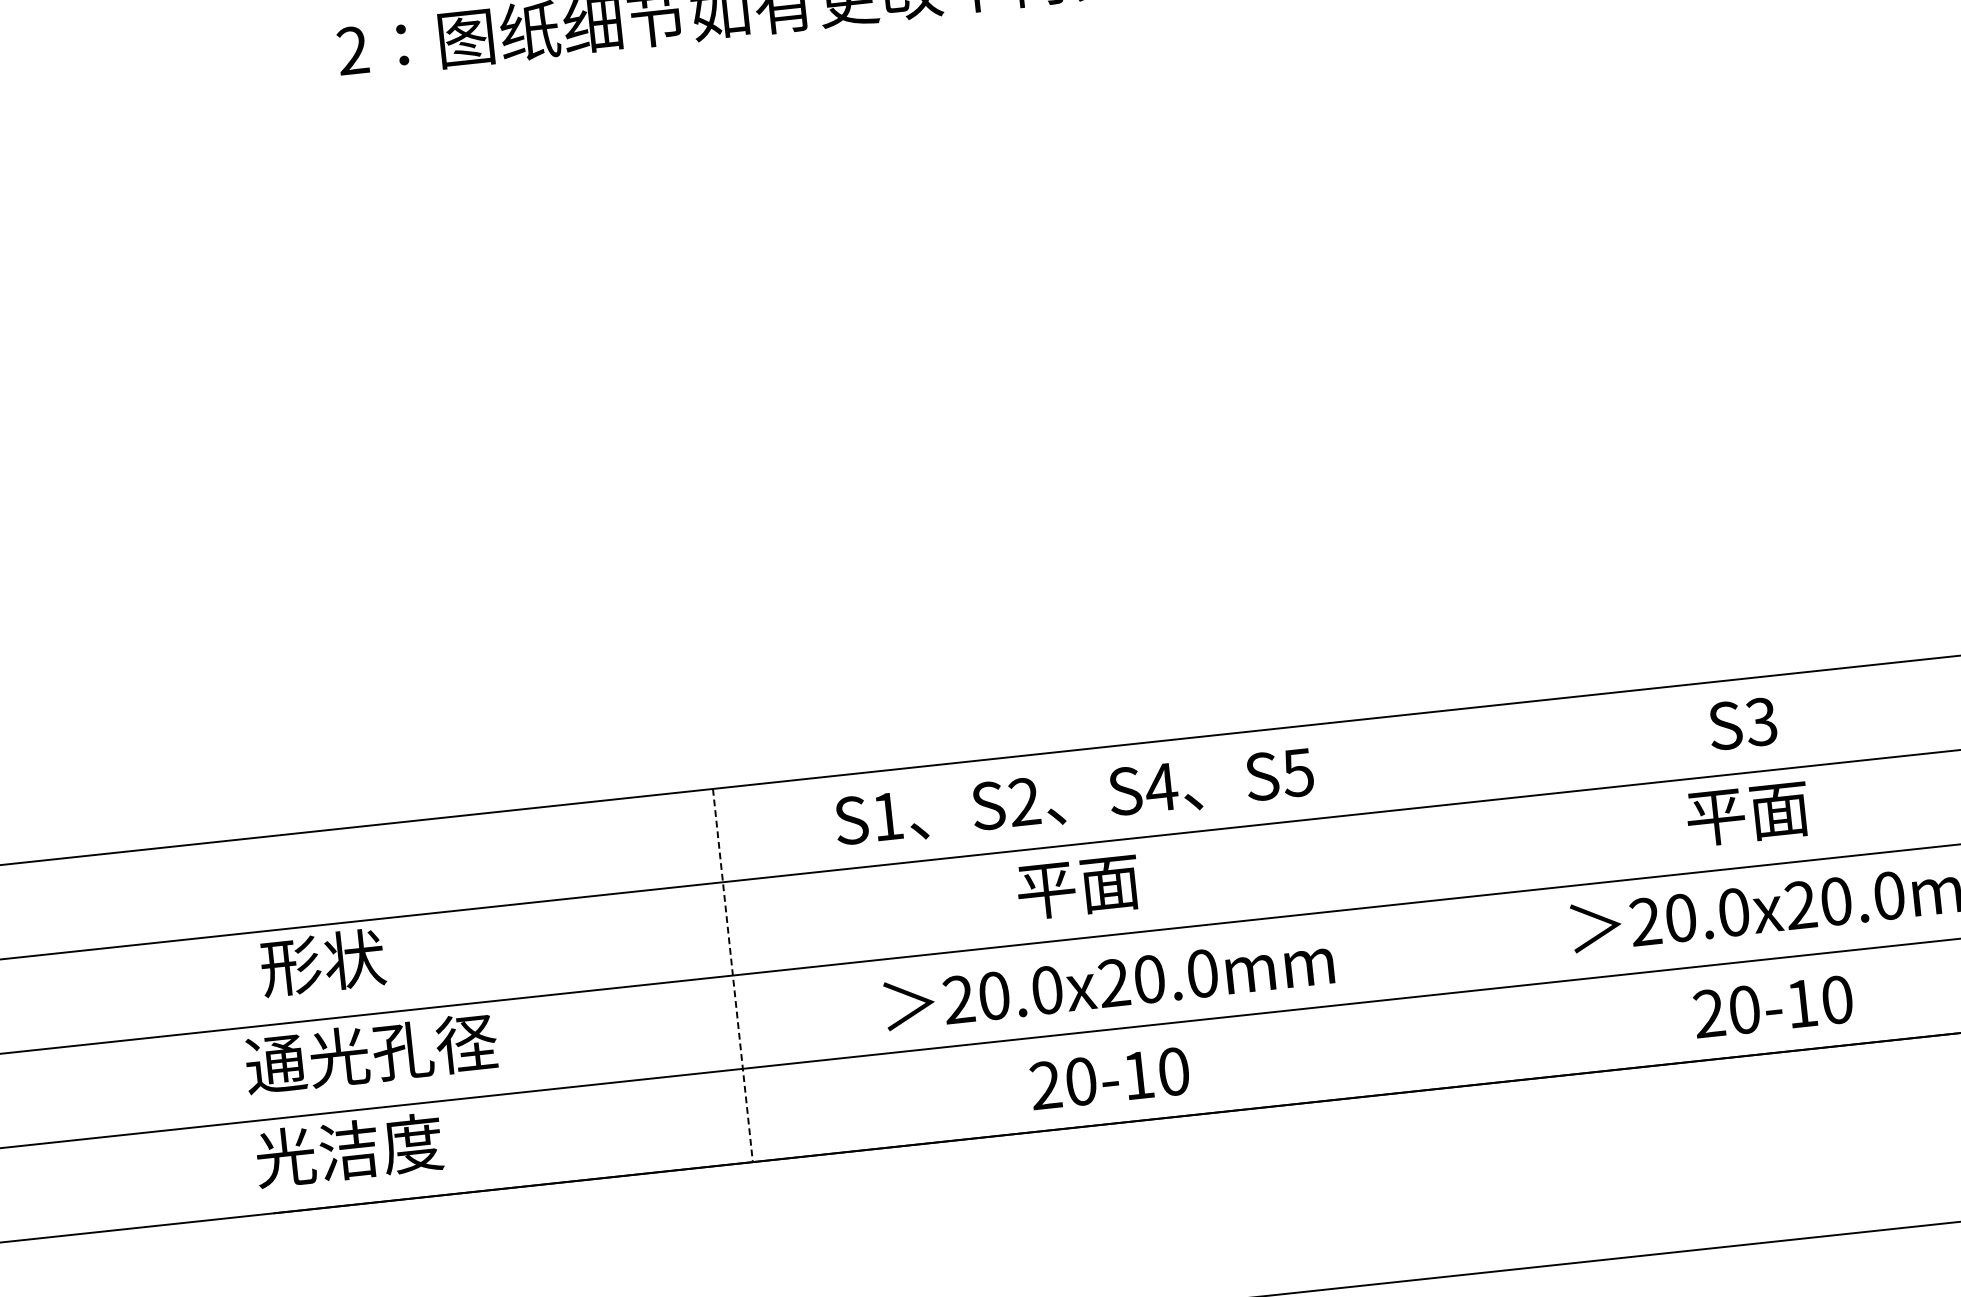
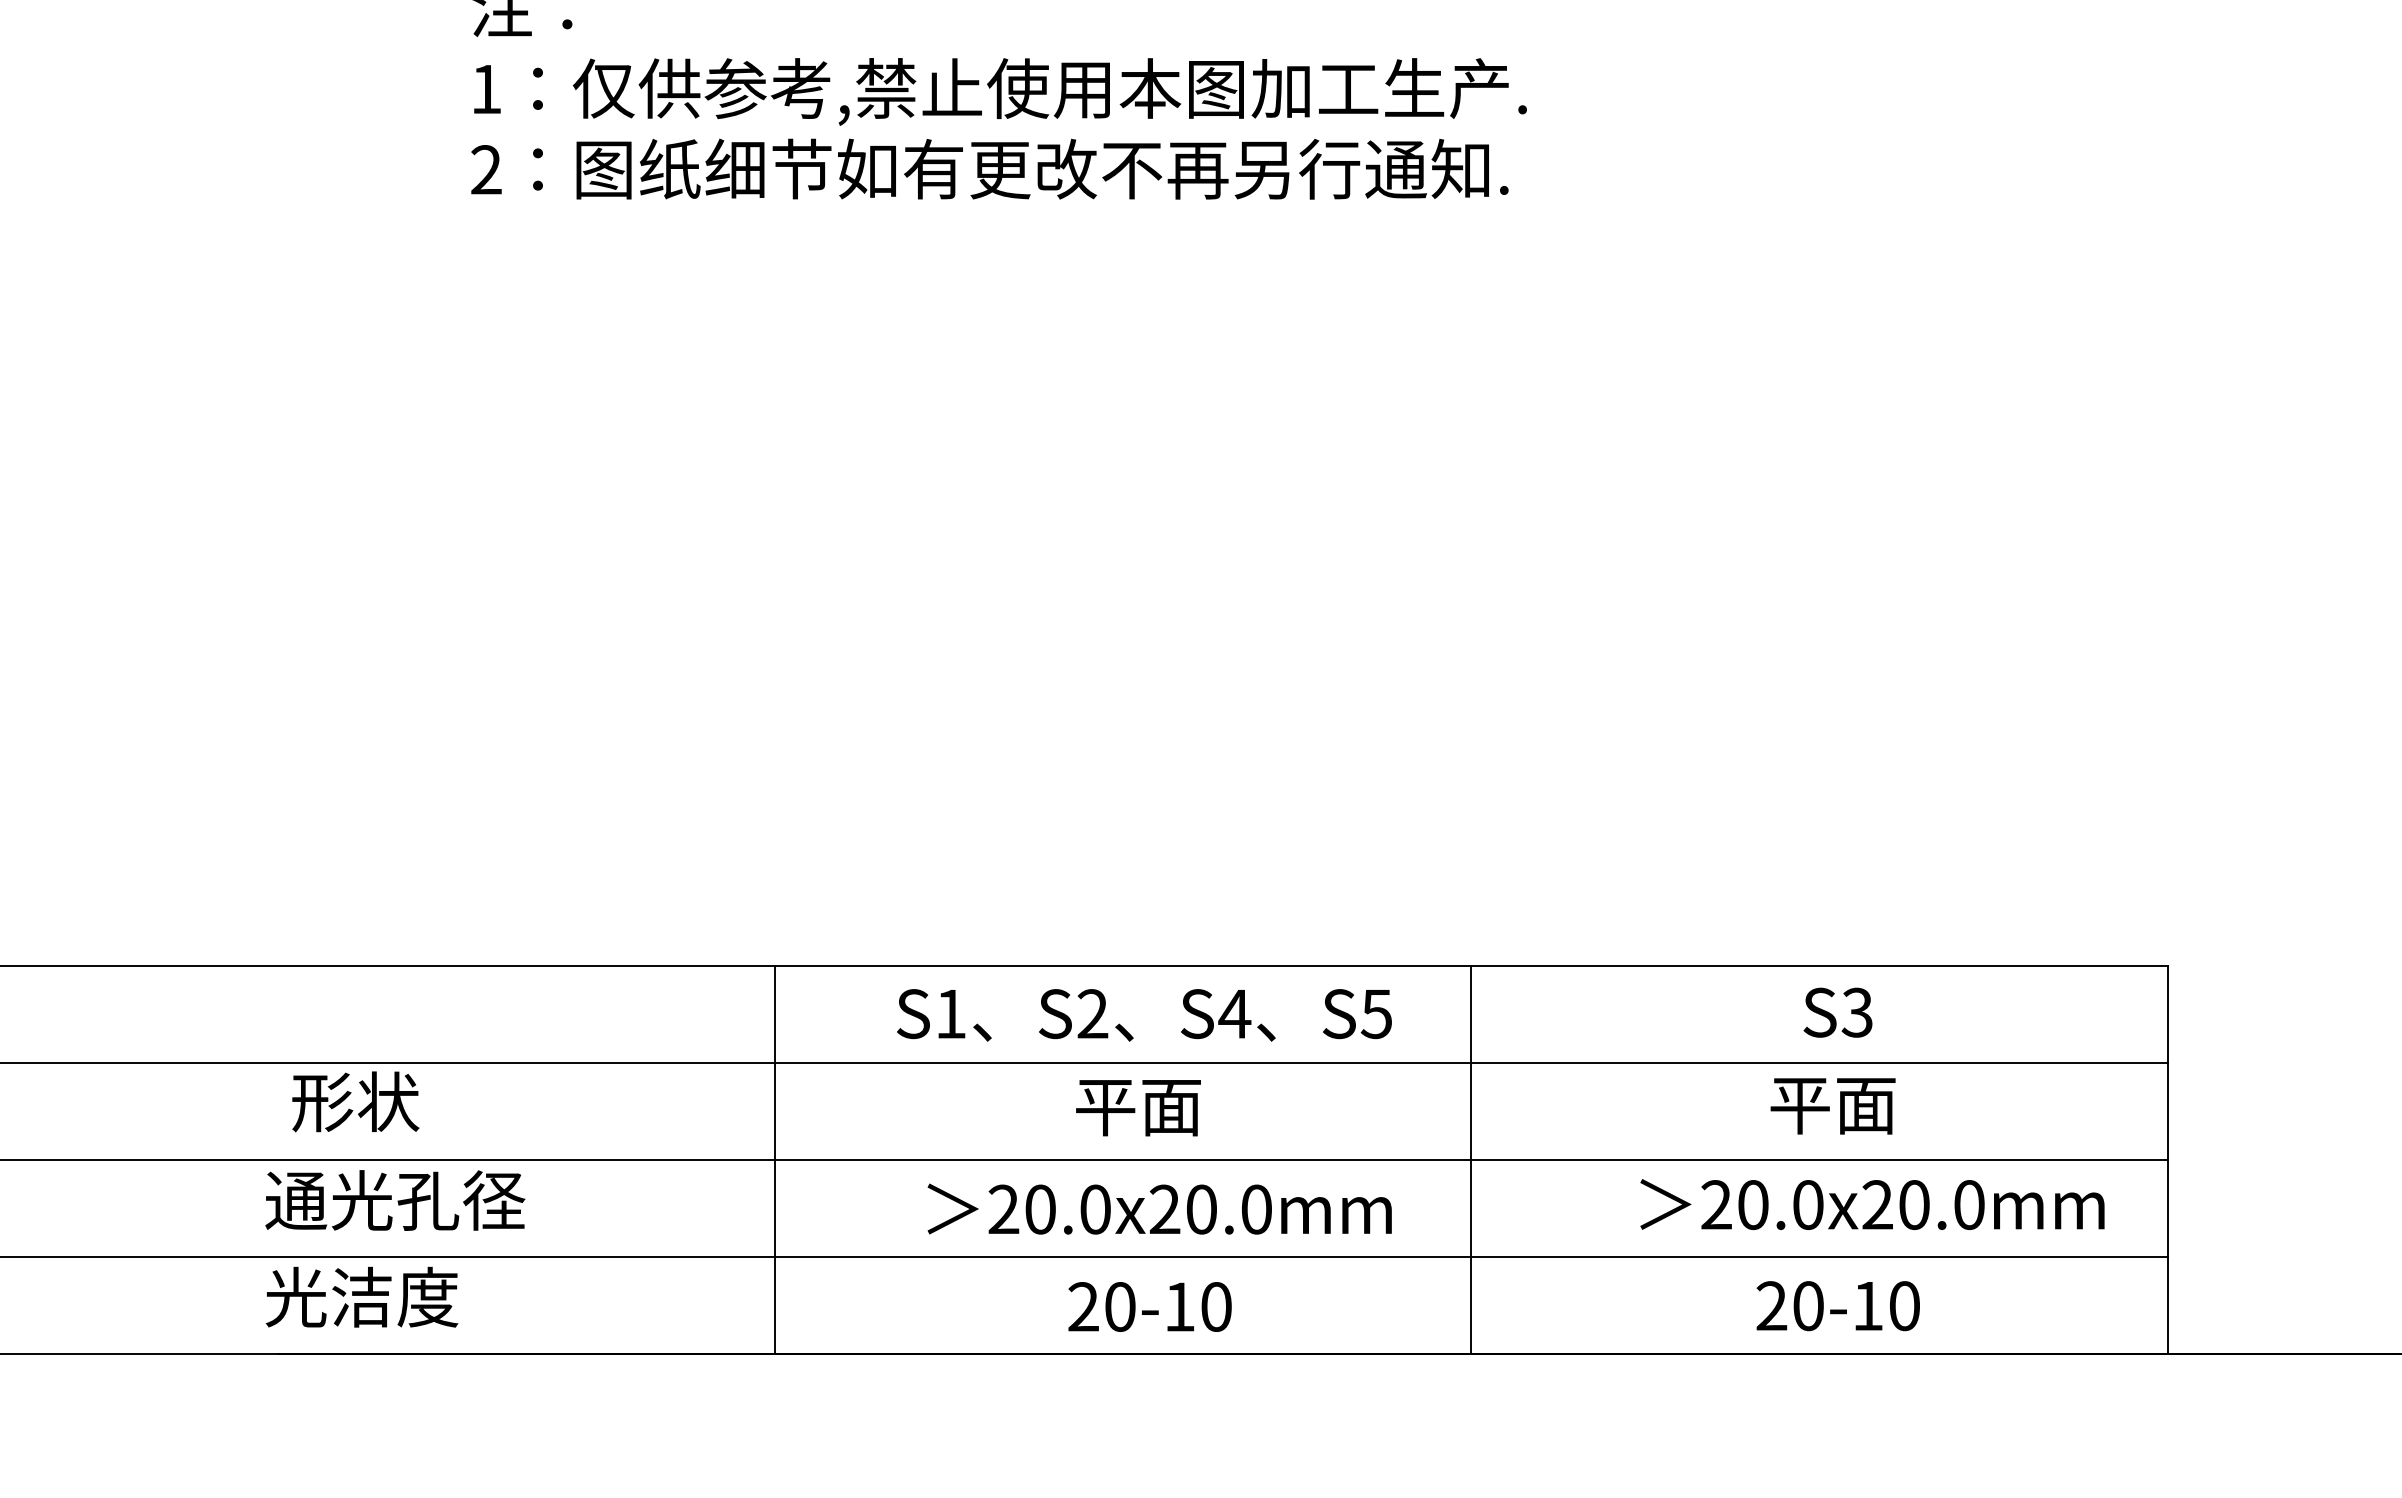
line: (1404, 903) -> (1471, 1159), added
line: (732, 976) -> (774, 1160), dashed -> solid

